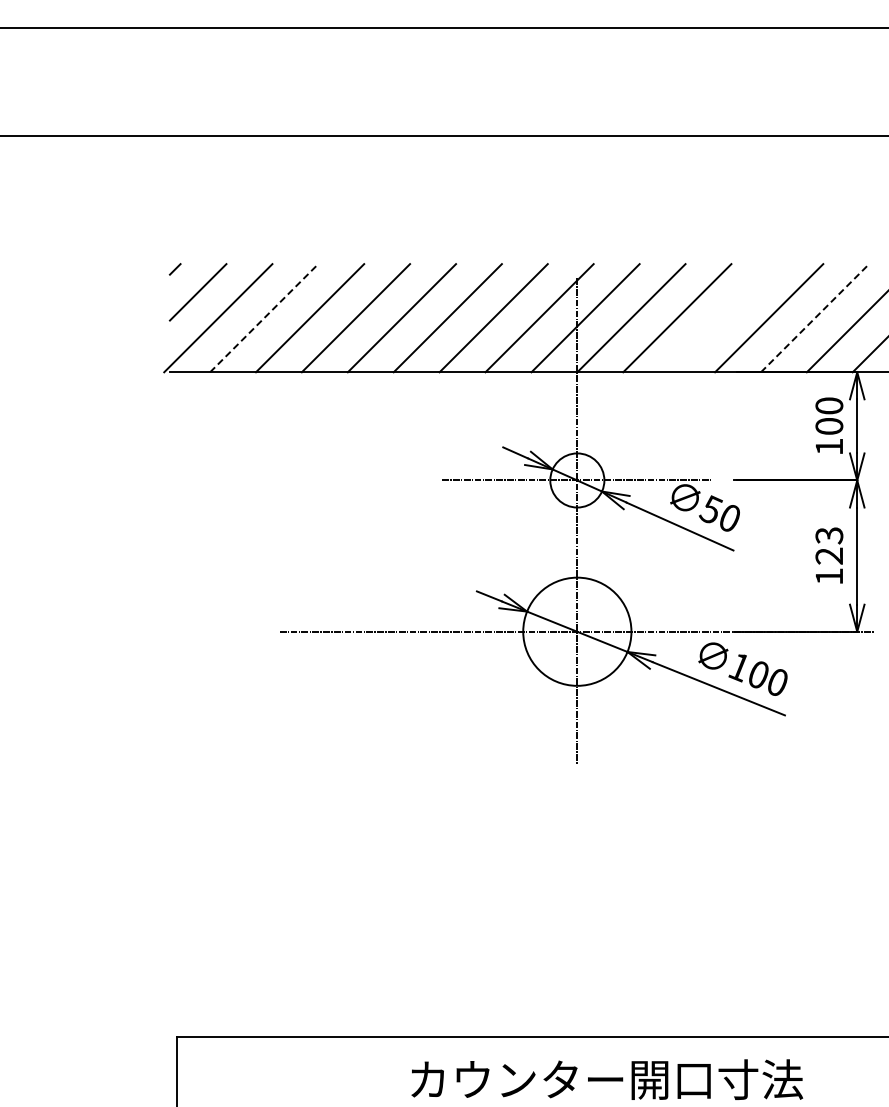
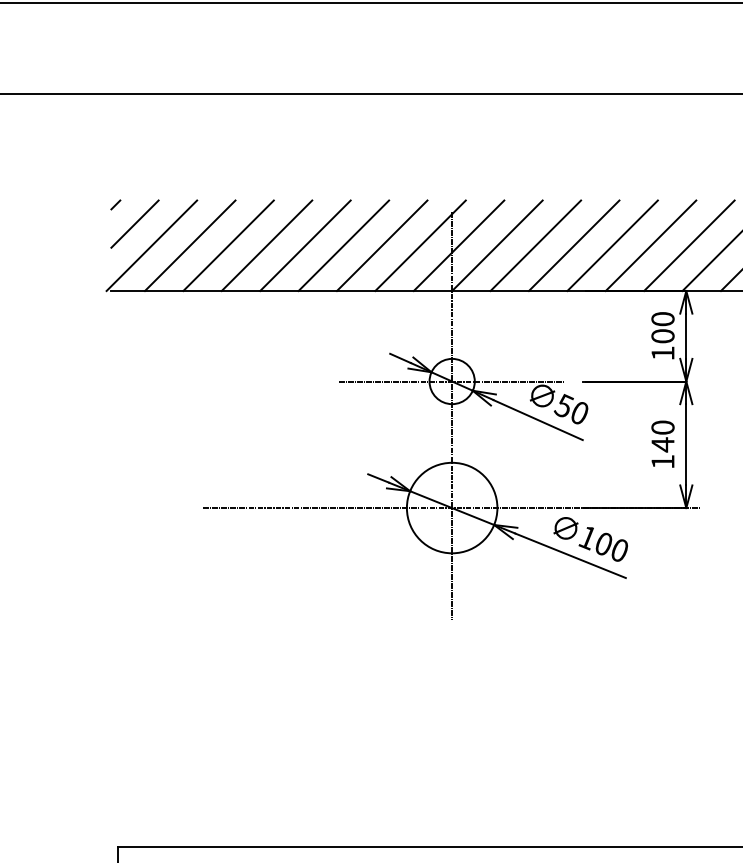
line: (264, 318) -> (190, 246), dashed -> solid
line: (723, 318) -> (574, 246), added
line: (815, 318) -> (651, 246), dashed -> solid
text: (829, 546) -> (663, 436), 123 -> 140

